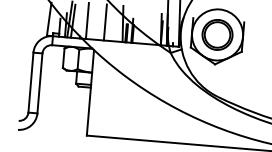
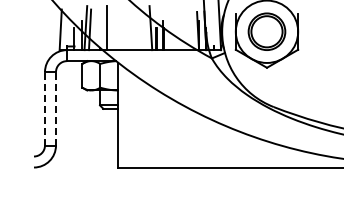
line: (105, 22) -> (129, 28), removed
line: (31, 82) -> (45, 108), solid -> dashed
line: (40, 83) -> (56, 108), solid -> dashed

